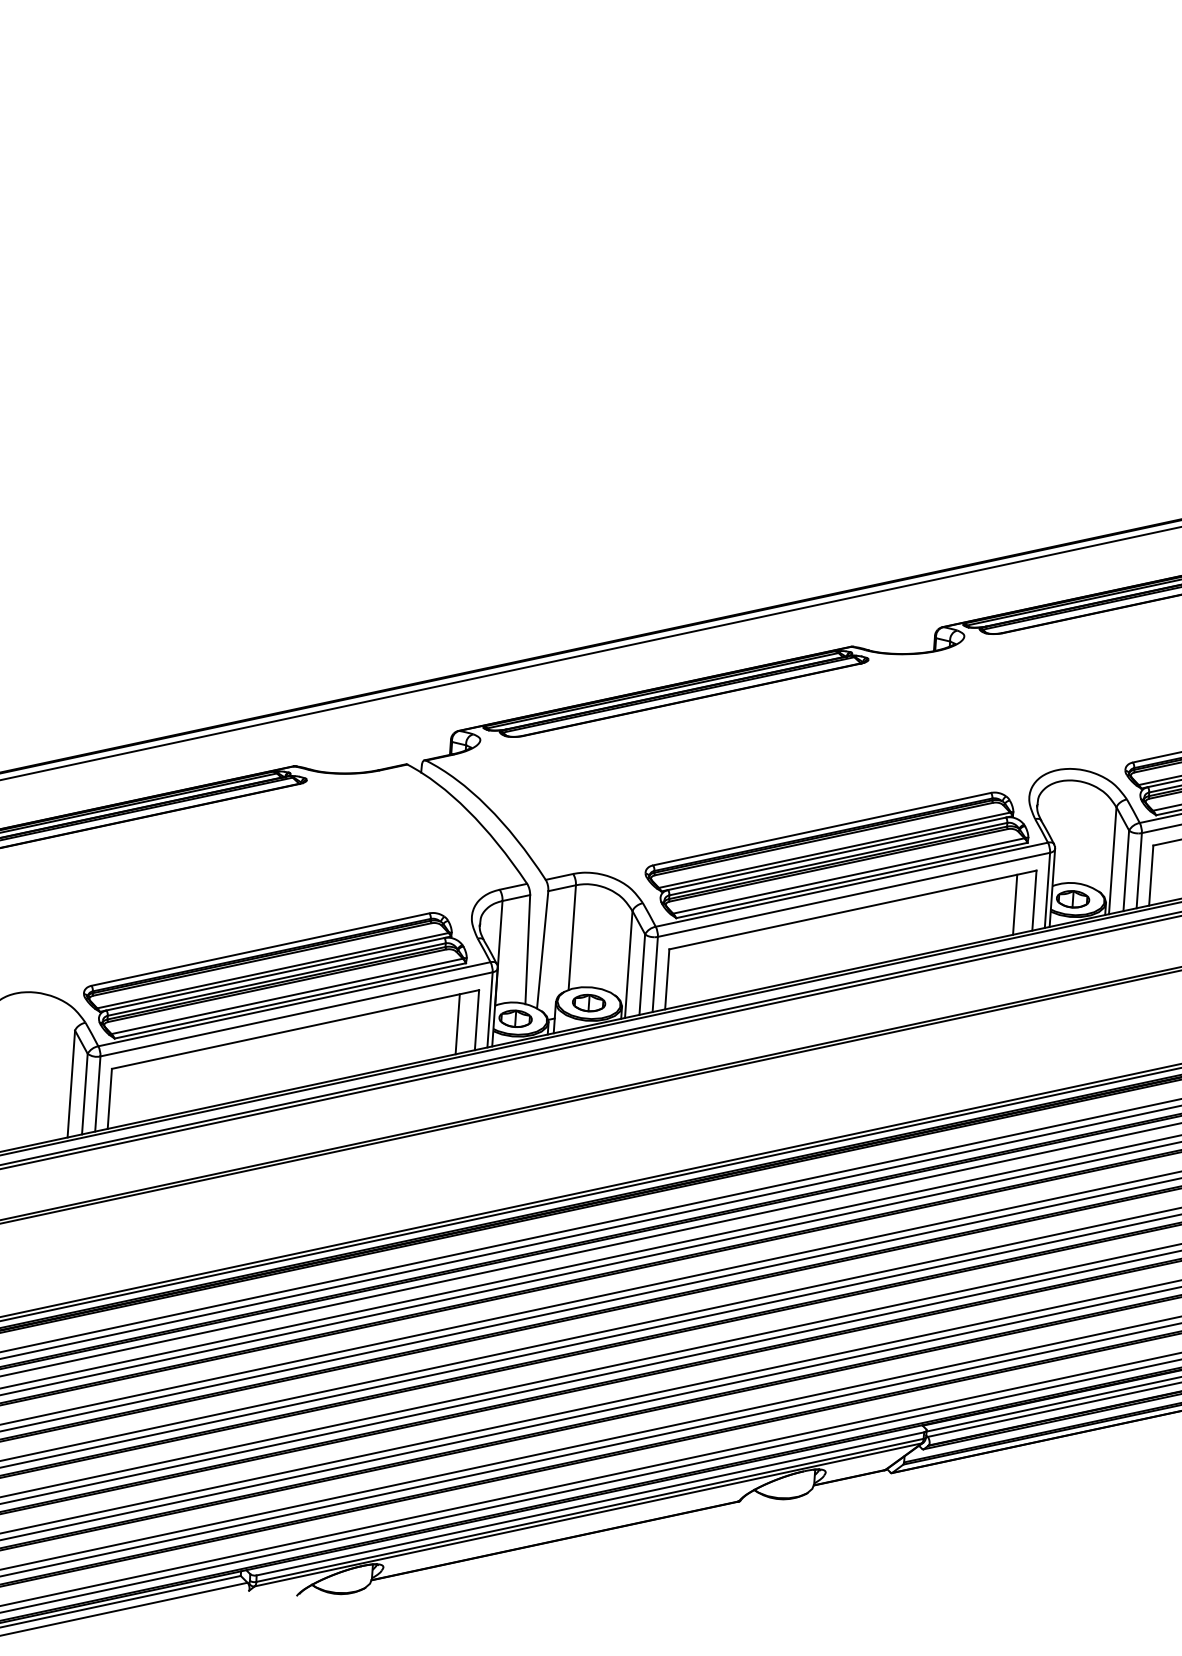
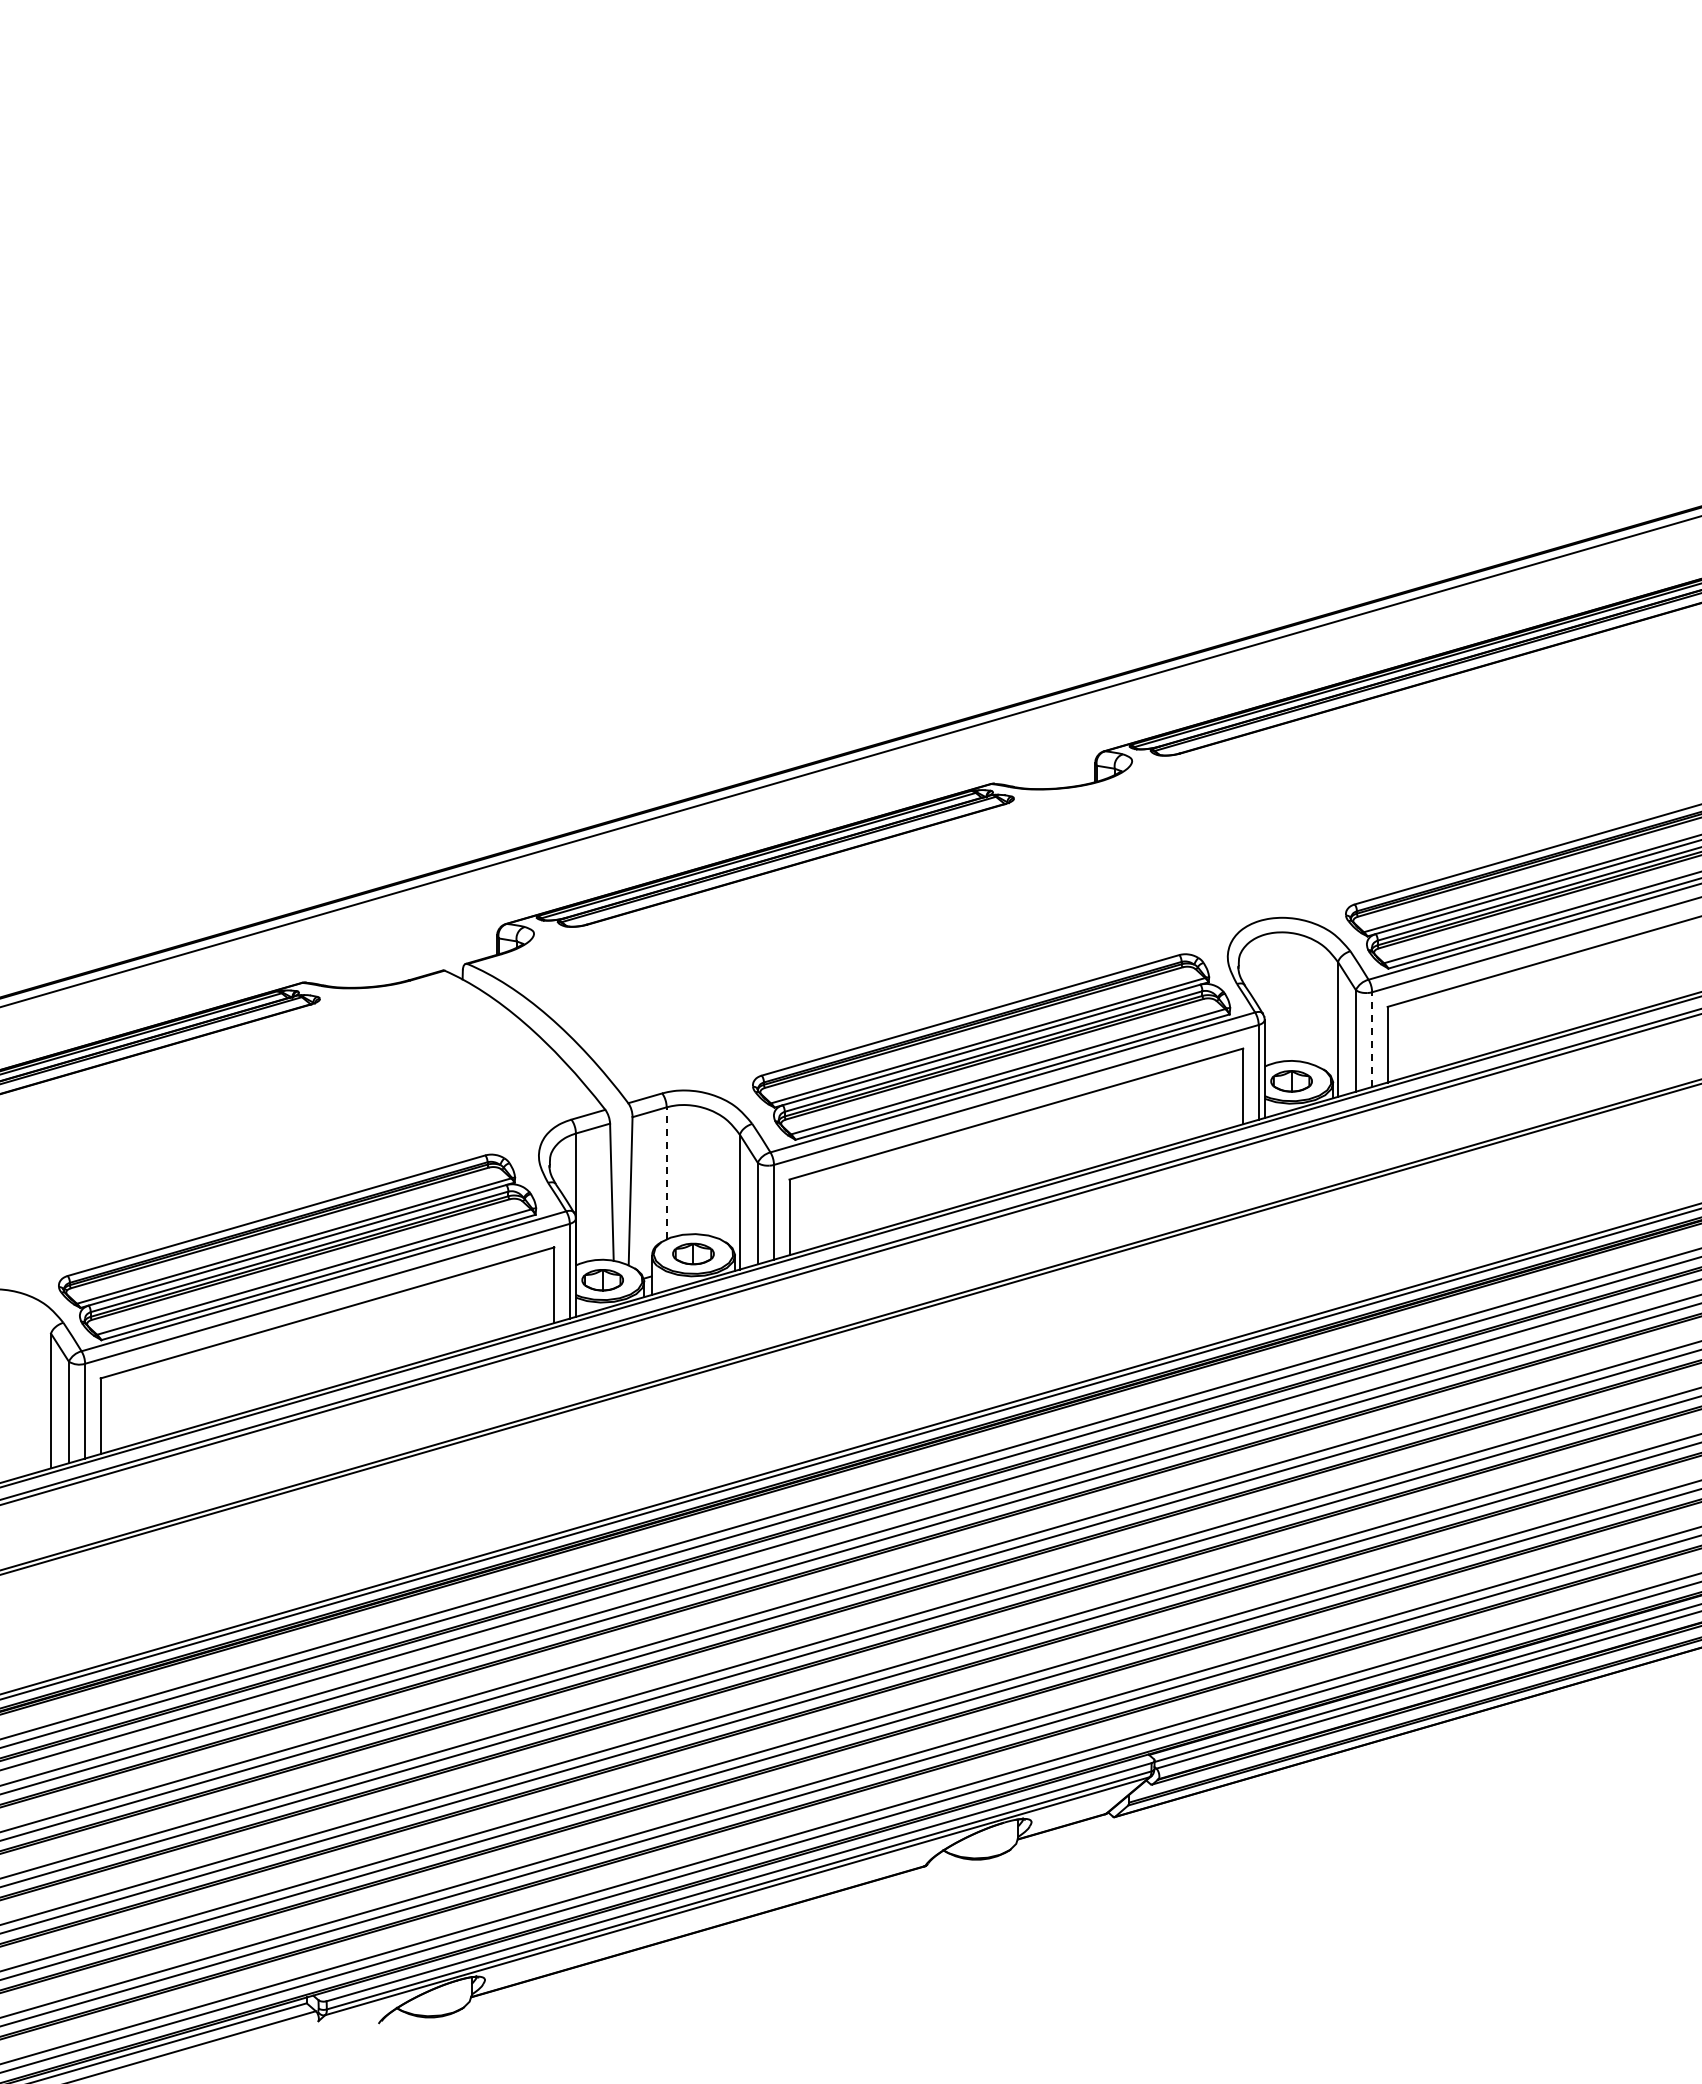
line: (1139, 870) -> (1372, 1039), solid -> dashed
line: (1015, 904) -> (1219, 1093), removed
line: (572, 937) -> (666, 1173), solid -> dashed
line: (457, 1023) -> (530, 1291), removed

